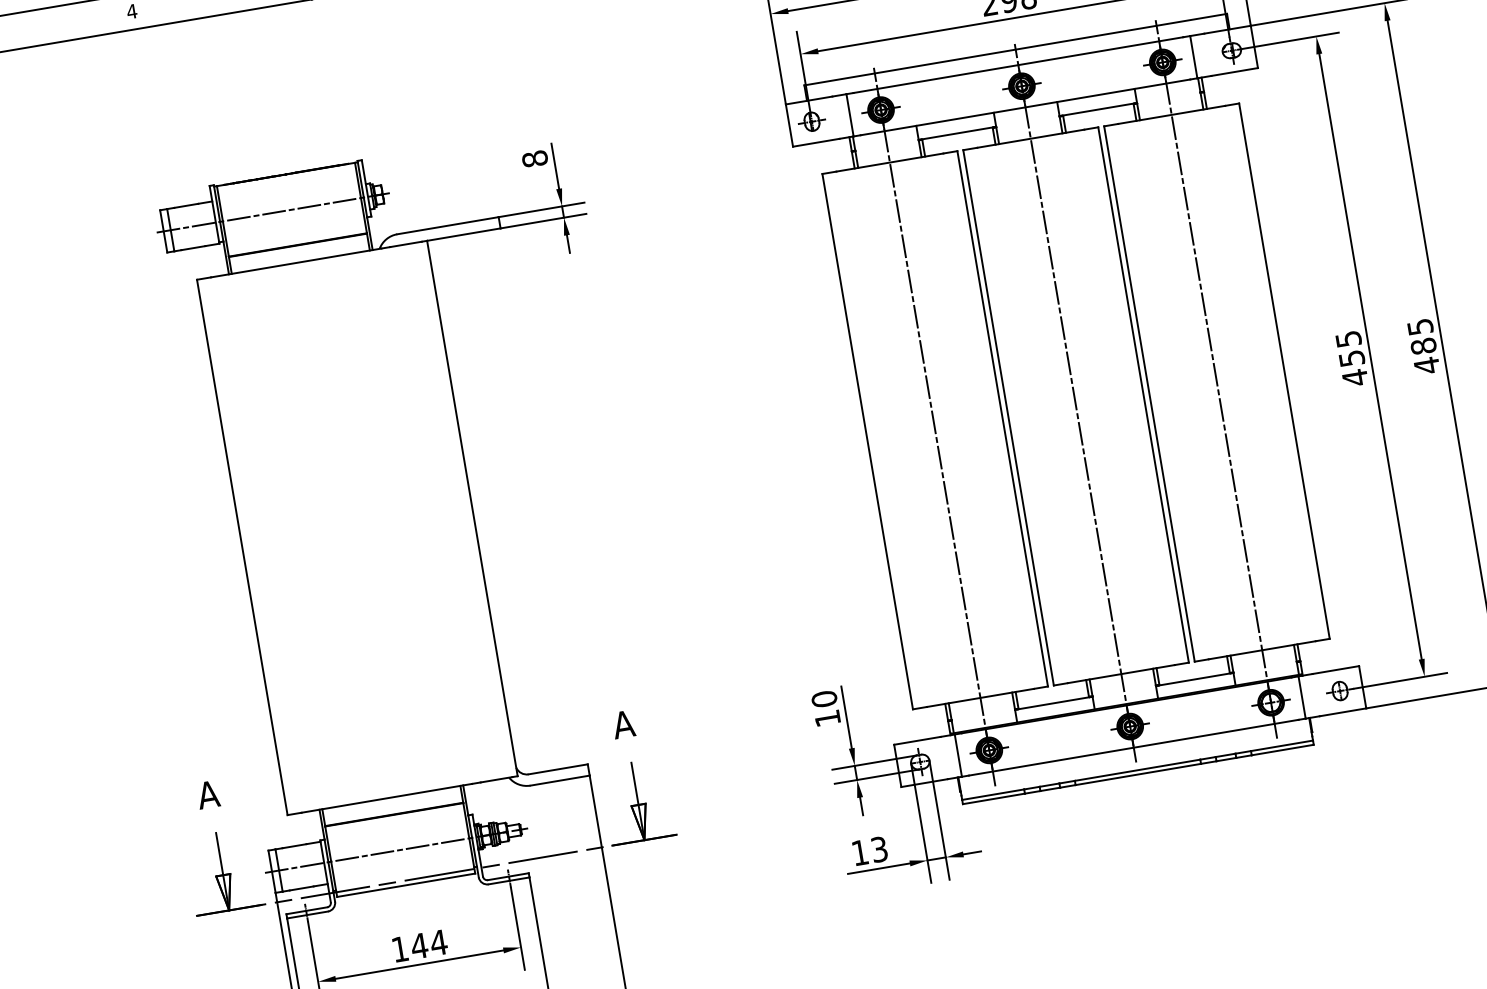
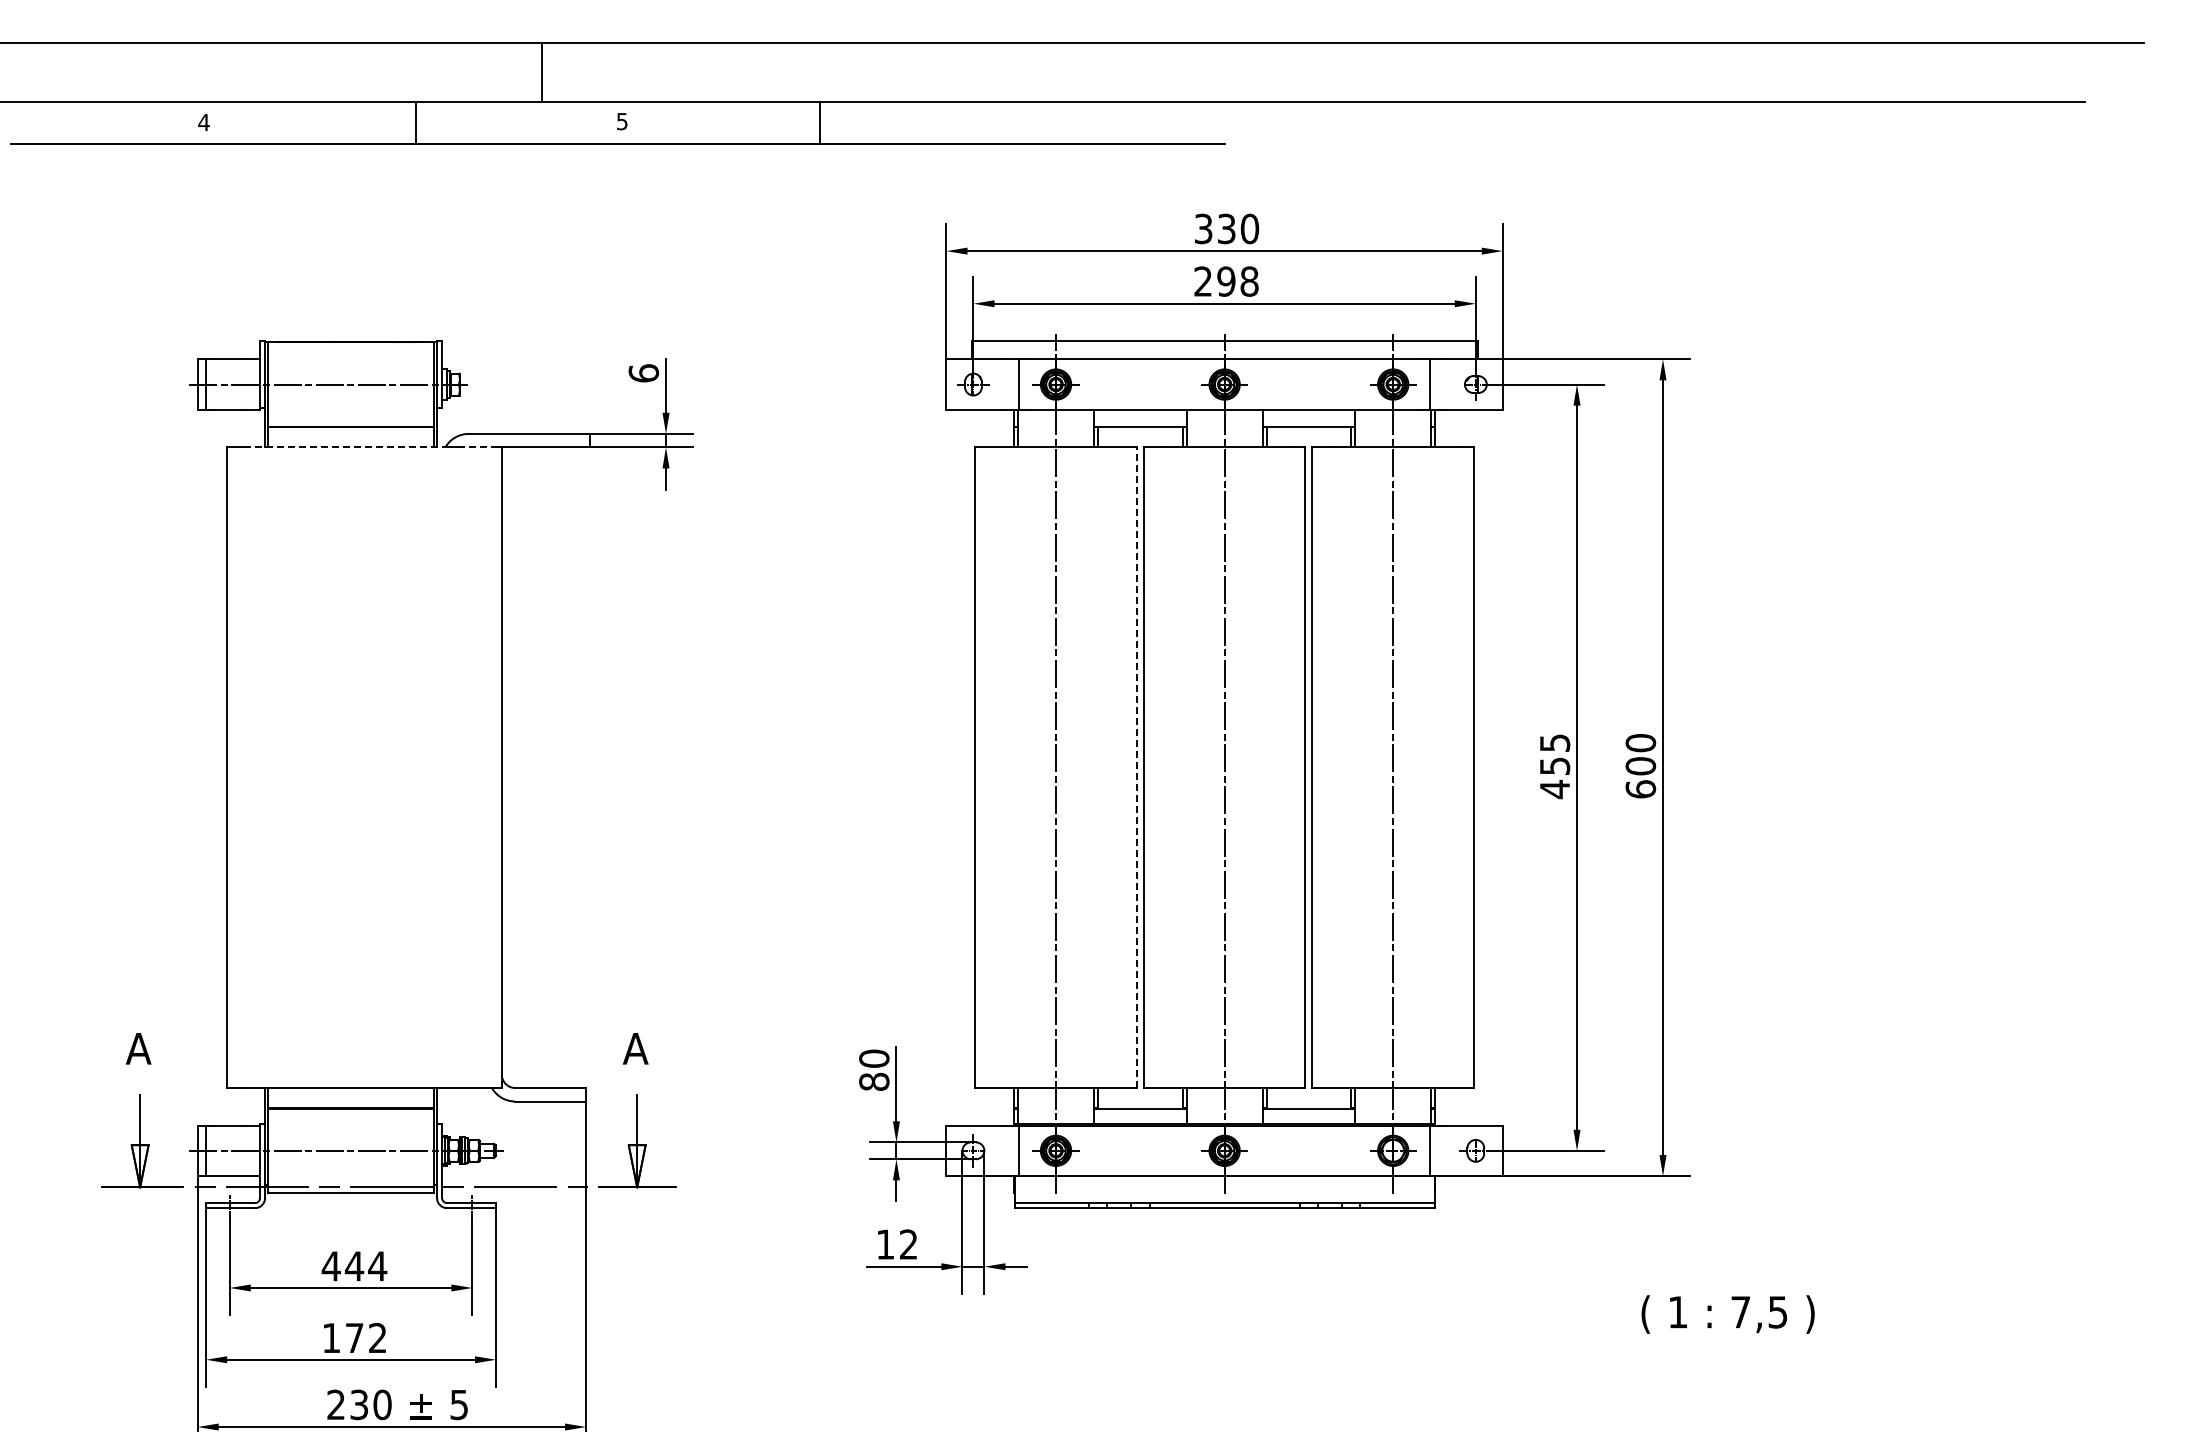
text: (534, 159) -> (643, 373), 8 -> 6
line: (405, 244) -> (476, 447), solid -> dashed
line: (296, 263) -> (345, 447), solid -> dashed
text: (1423, 346) -> (1640, 766), 485 -> 600
line: (1002, 418) -> (1136, 767), solid -> dashed
text: (827, 718) -> (874, 1081), 10 -> 80
text: (879, 849) -> (908, 1244), 13 -> 12
text: (399, 949) -> (330, 1266), 144 -> 444

